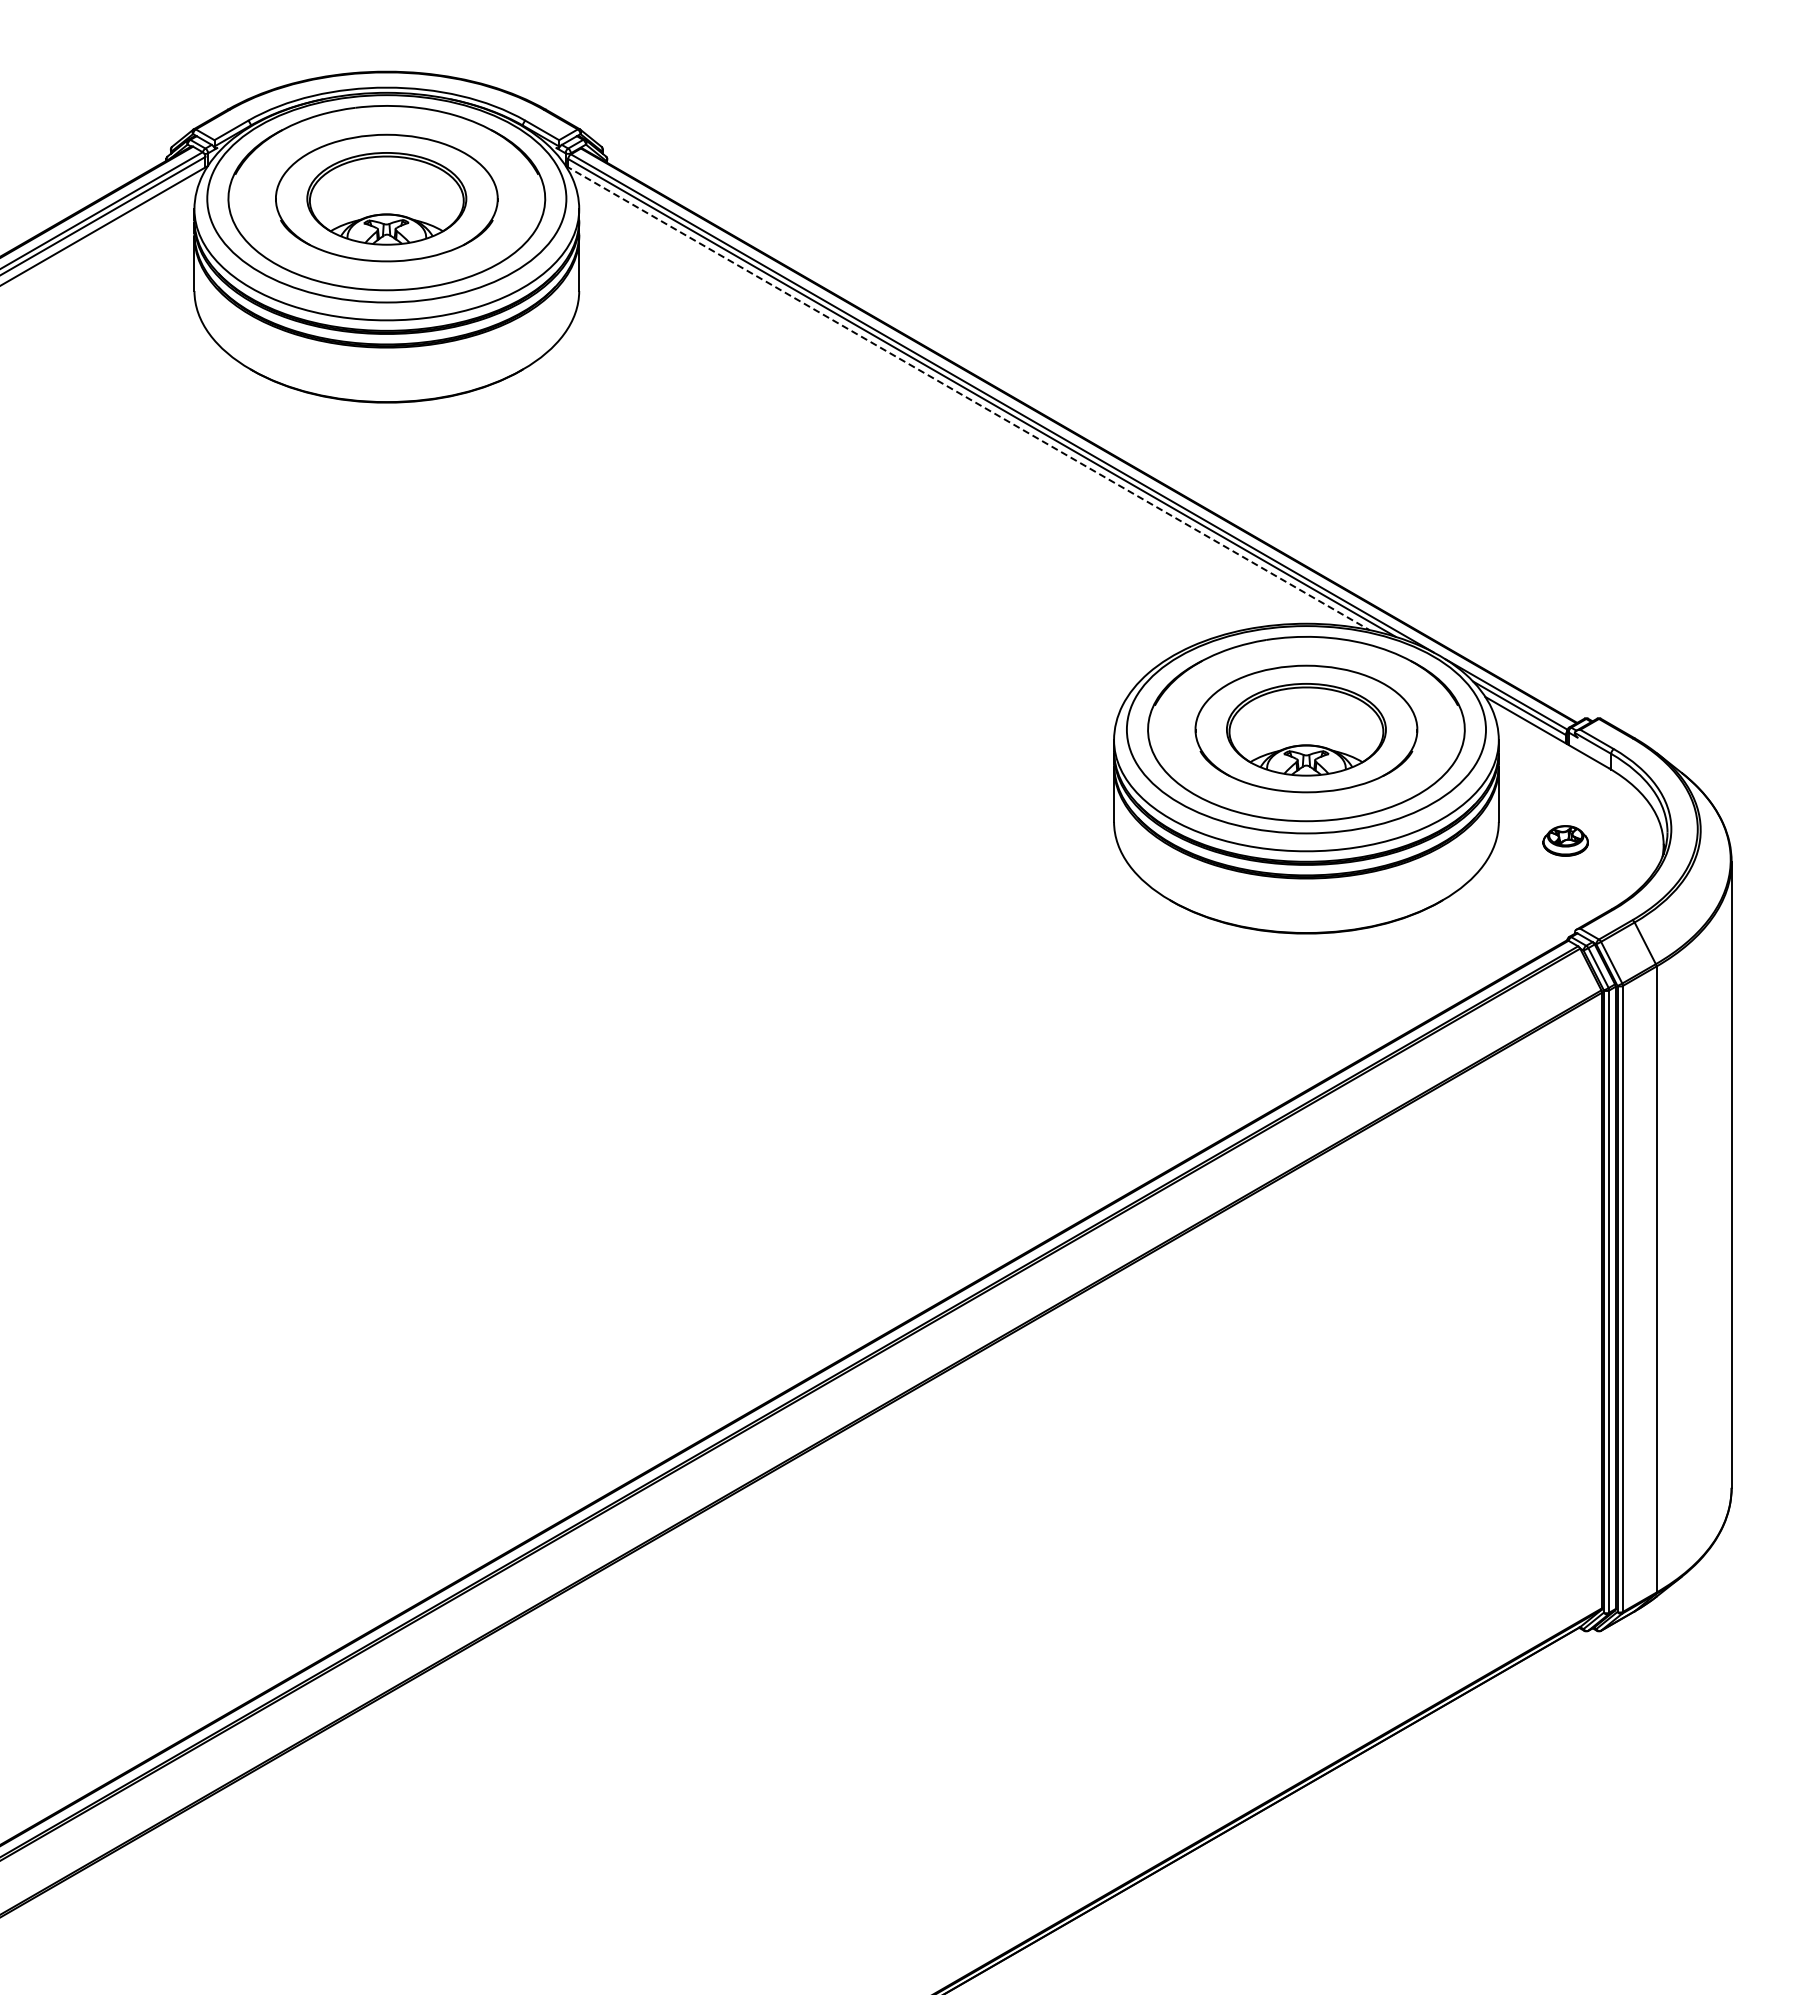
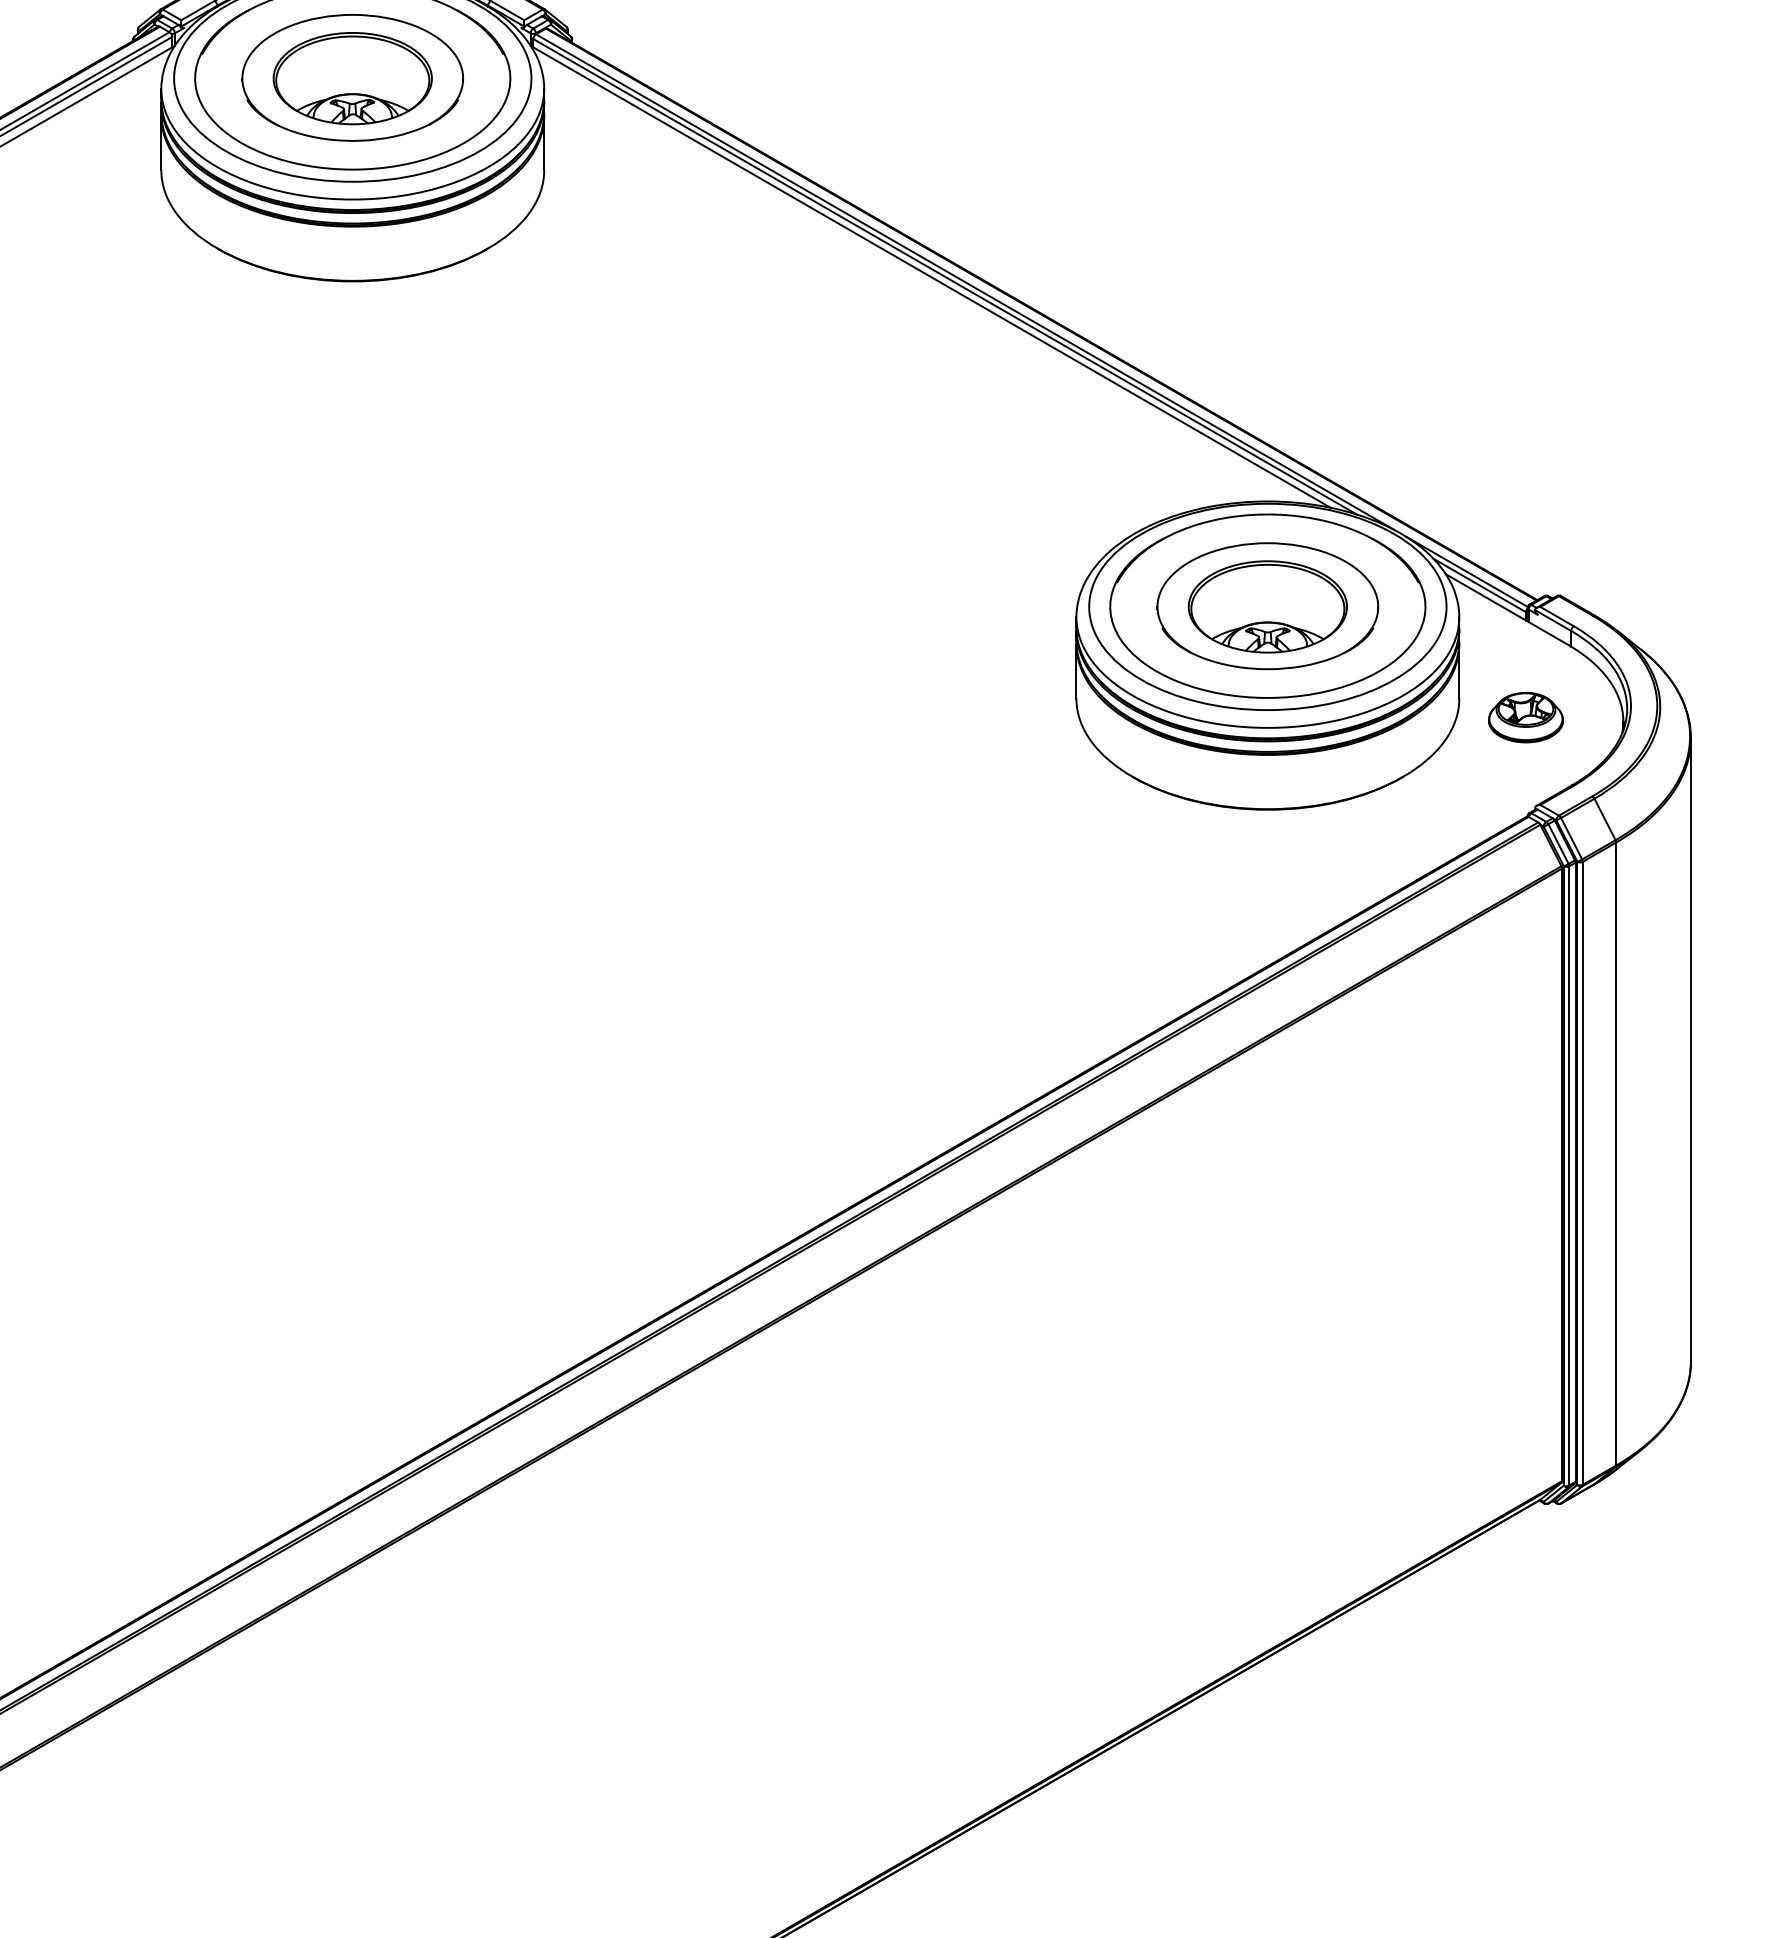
line: (968, 398) -> (931, 277), dashed -> solid
part: (1565, 840) -> (1525, 717), size x1.67

